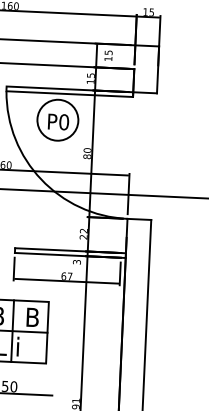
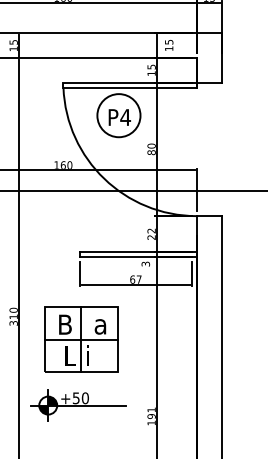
text: (64, 122) -> (125, 117), P0 -> P4
text: (32, 317) -> (101, 324), B -> a

